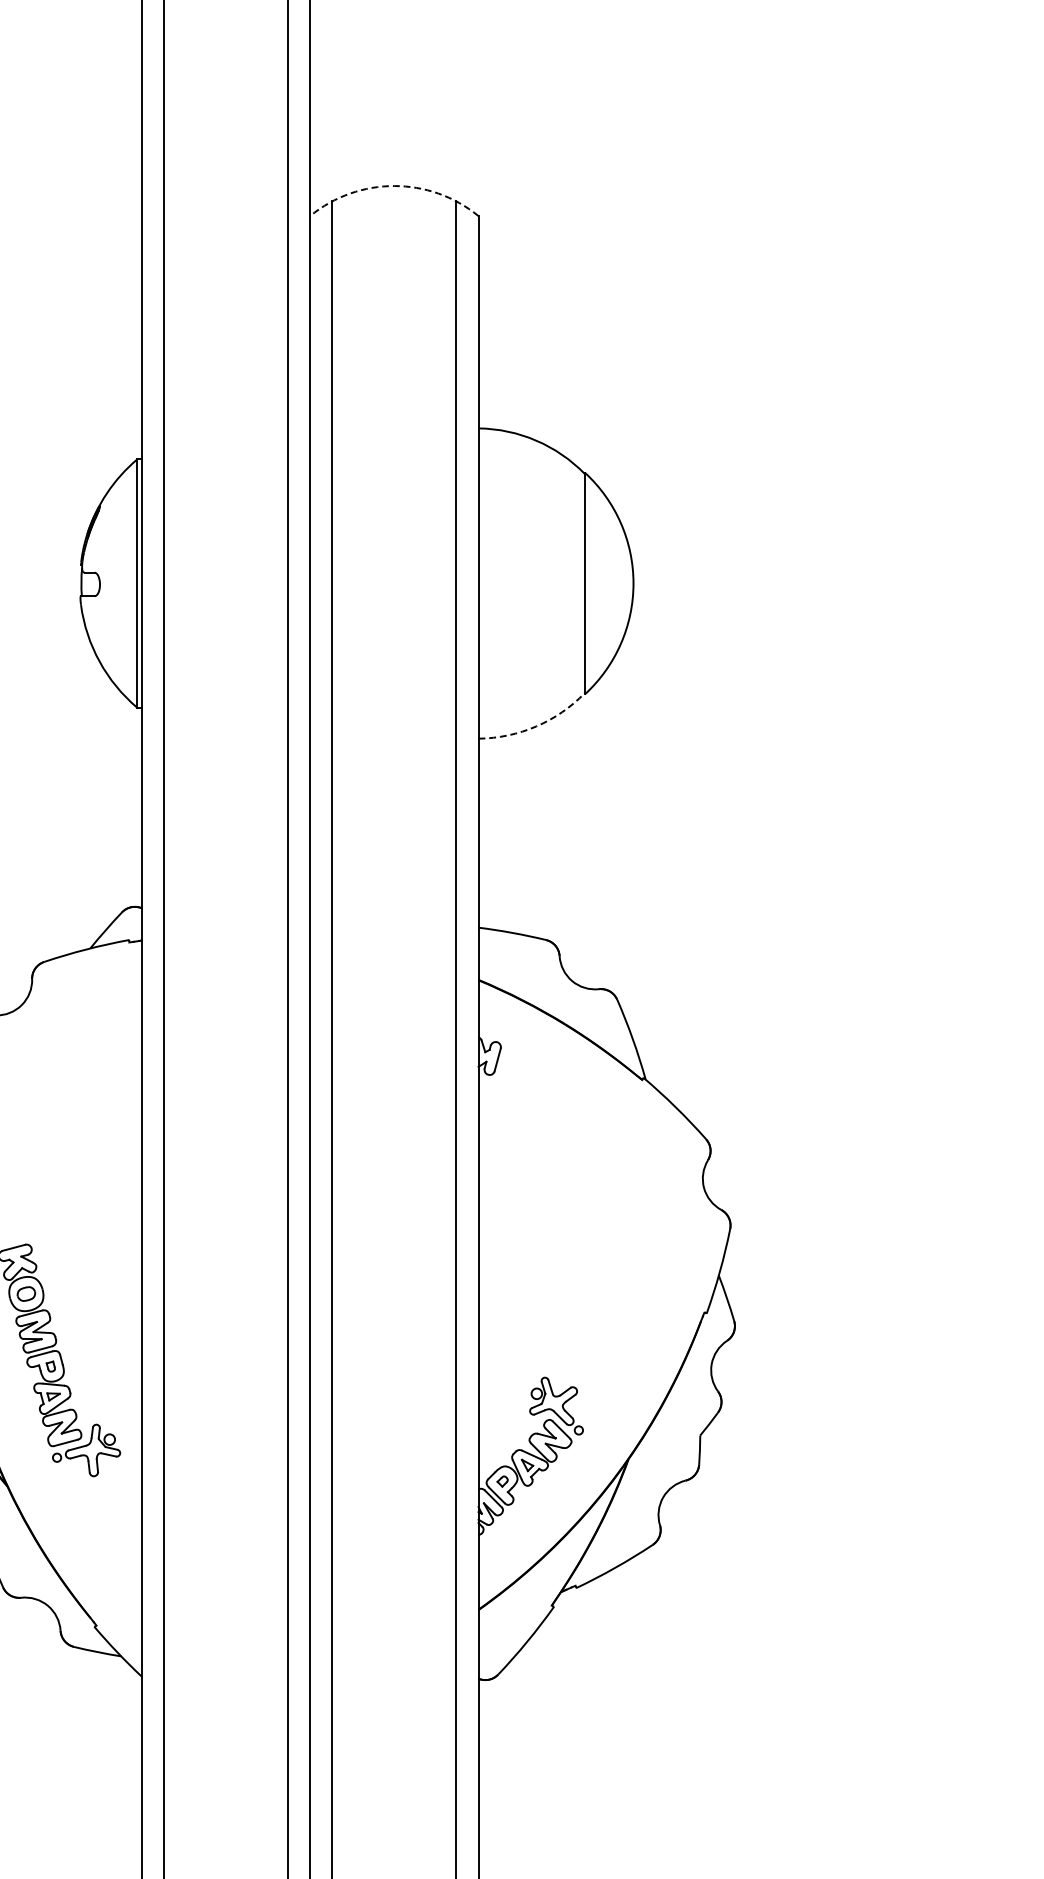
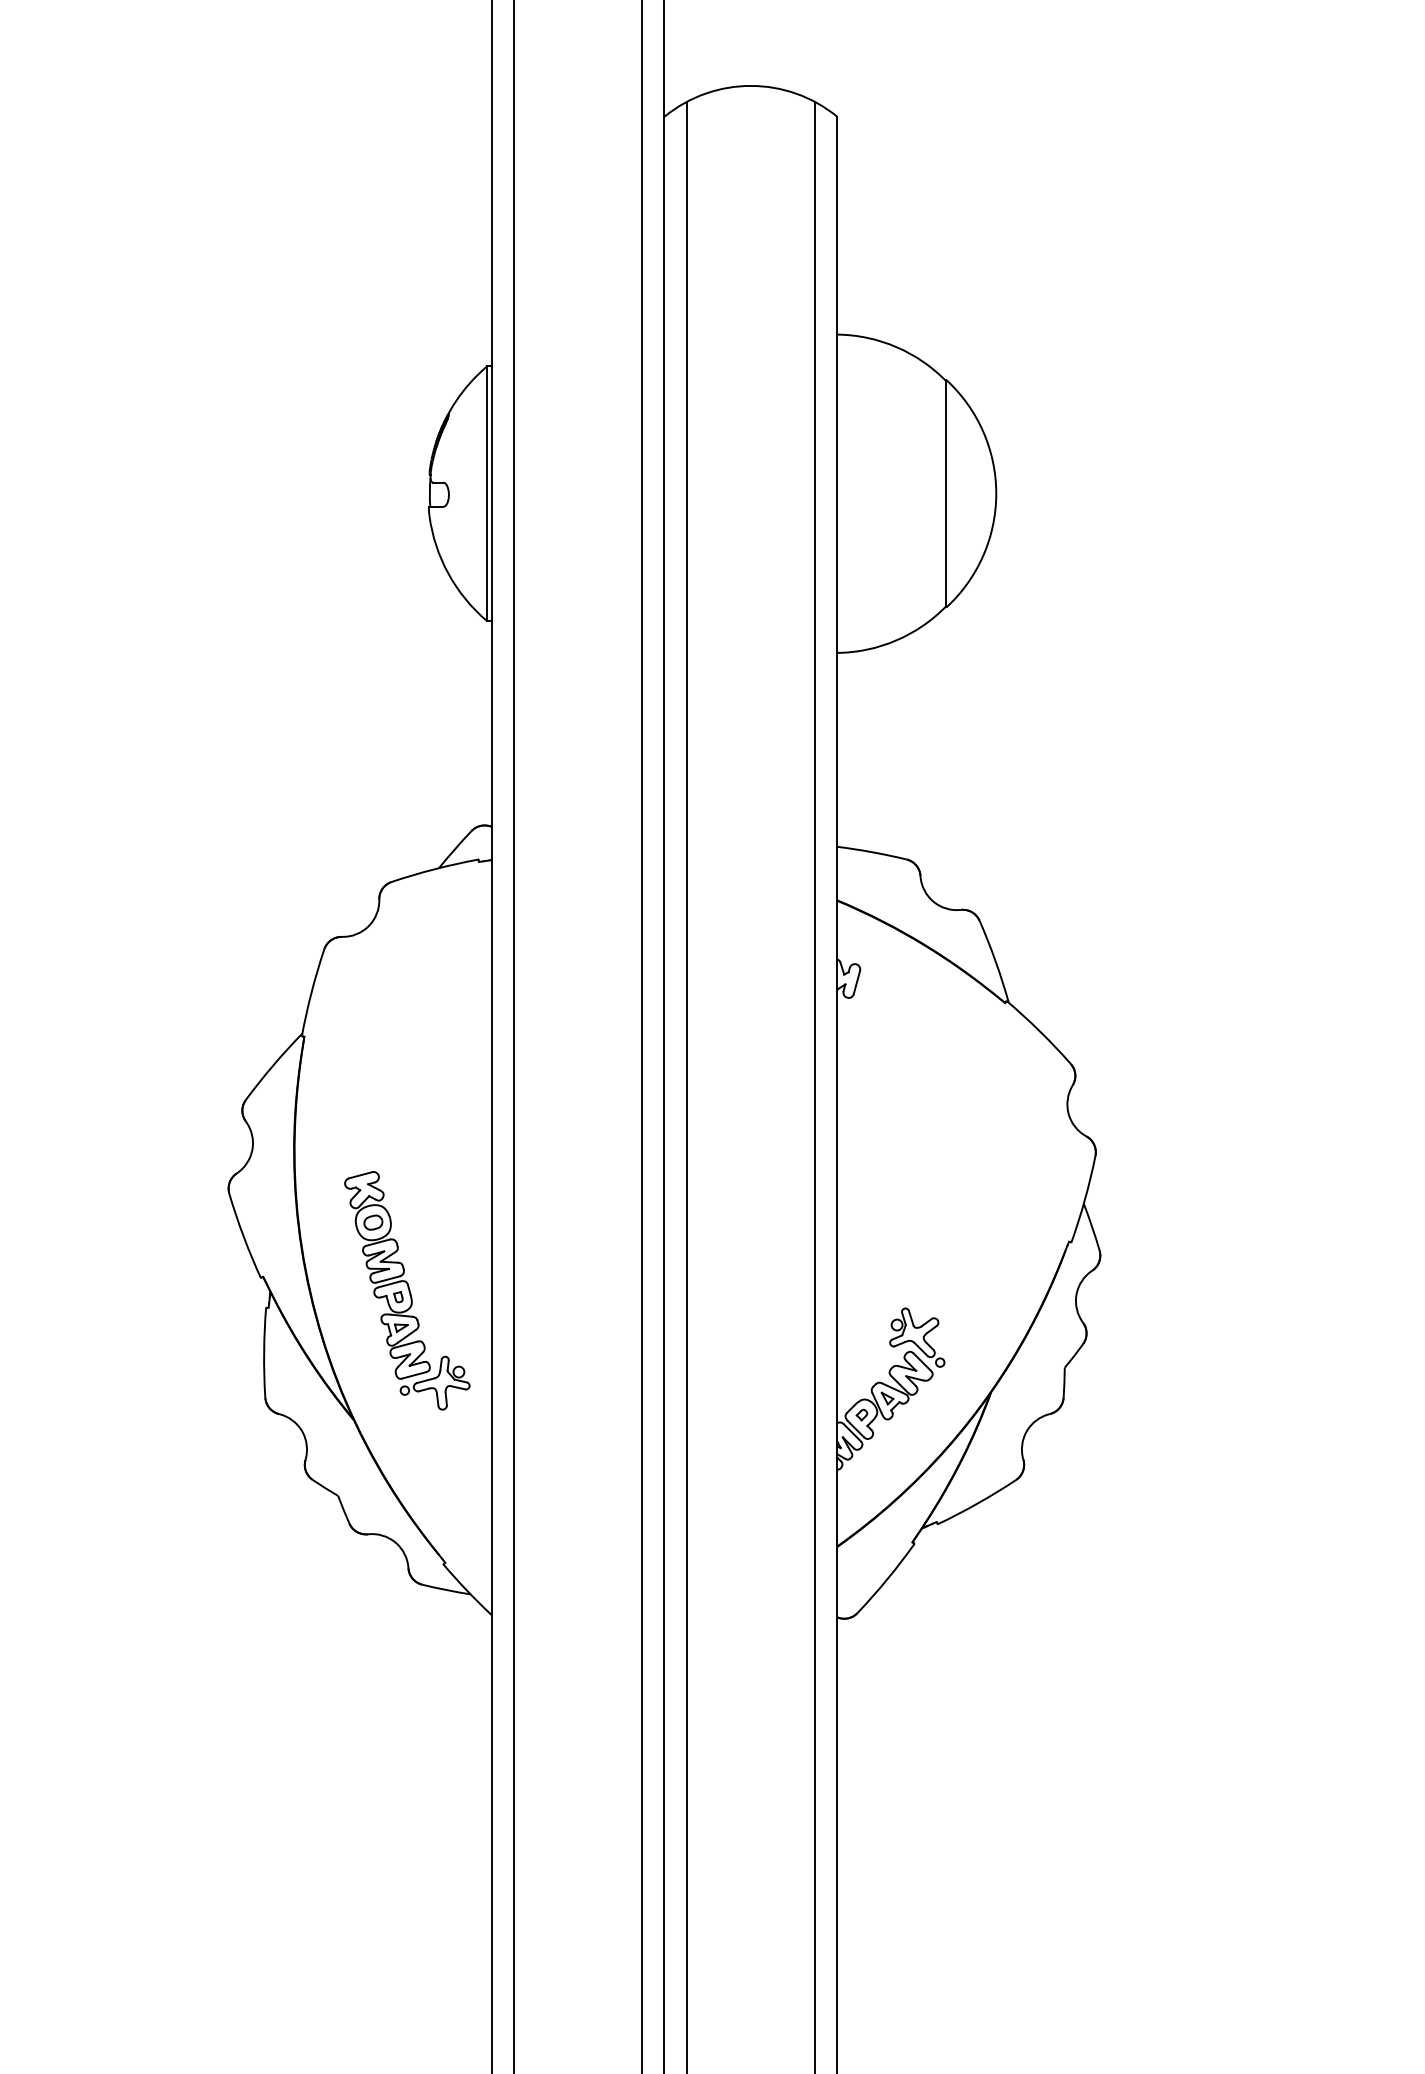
arc: (393, 185) -> (750, 85), dashed -> solid
arc: (536, 726) -> (896, 640), dashed -> solid

